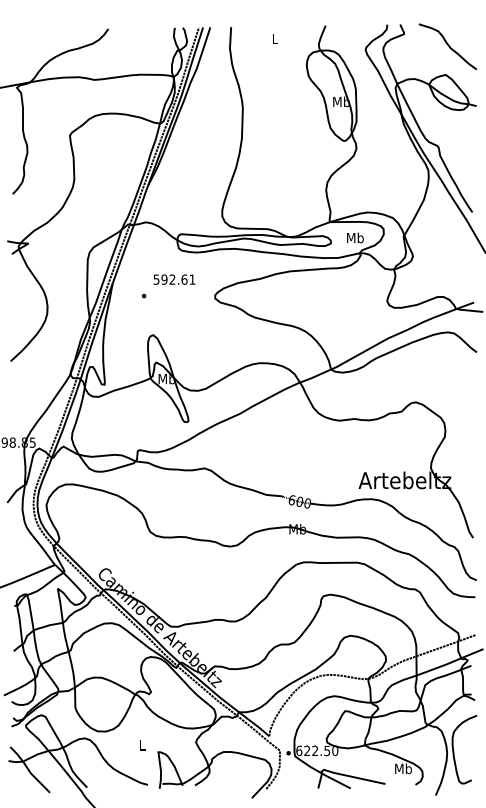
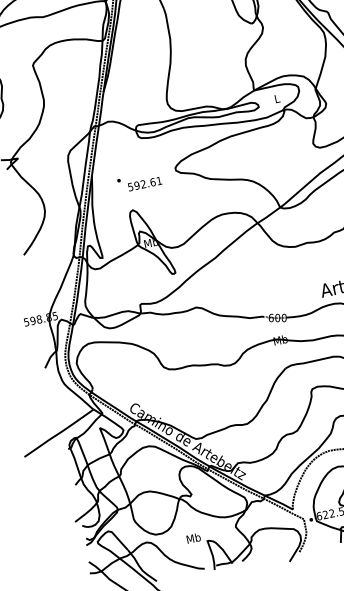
text: (355, 237) -> (277, 98), Mb -> L
text: (174, 279) -> (144, 183), moved
text: (142, 745) -> (193, 538), L -> Mb

